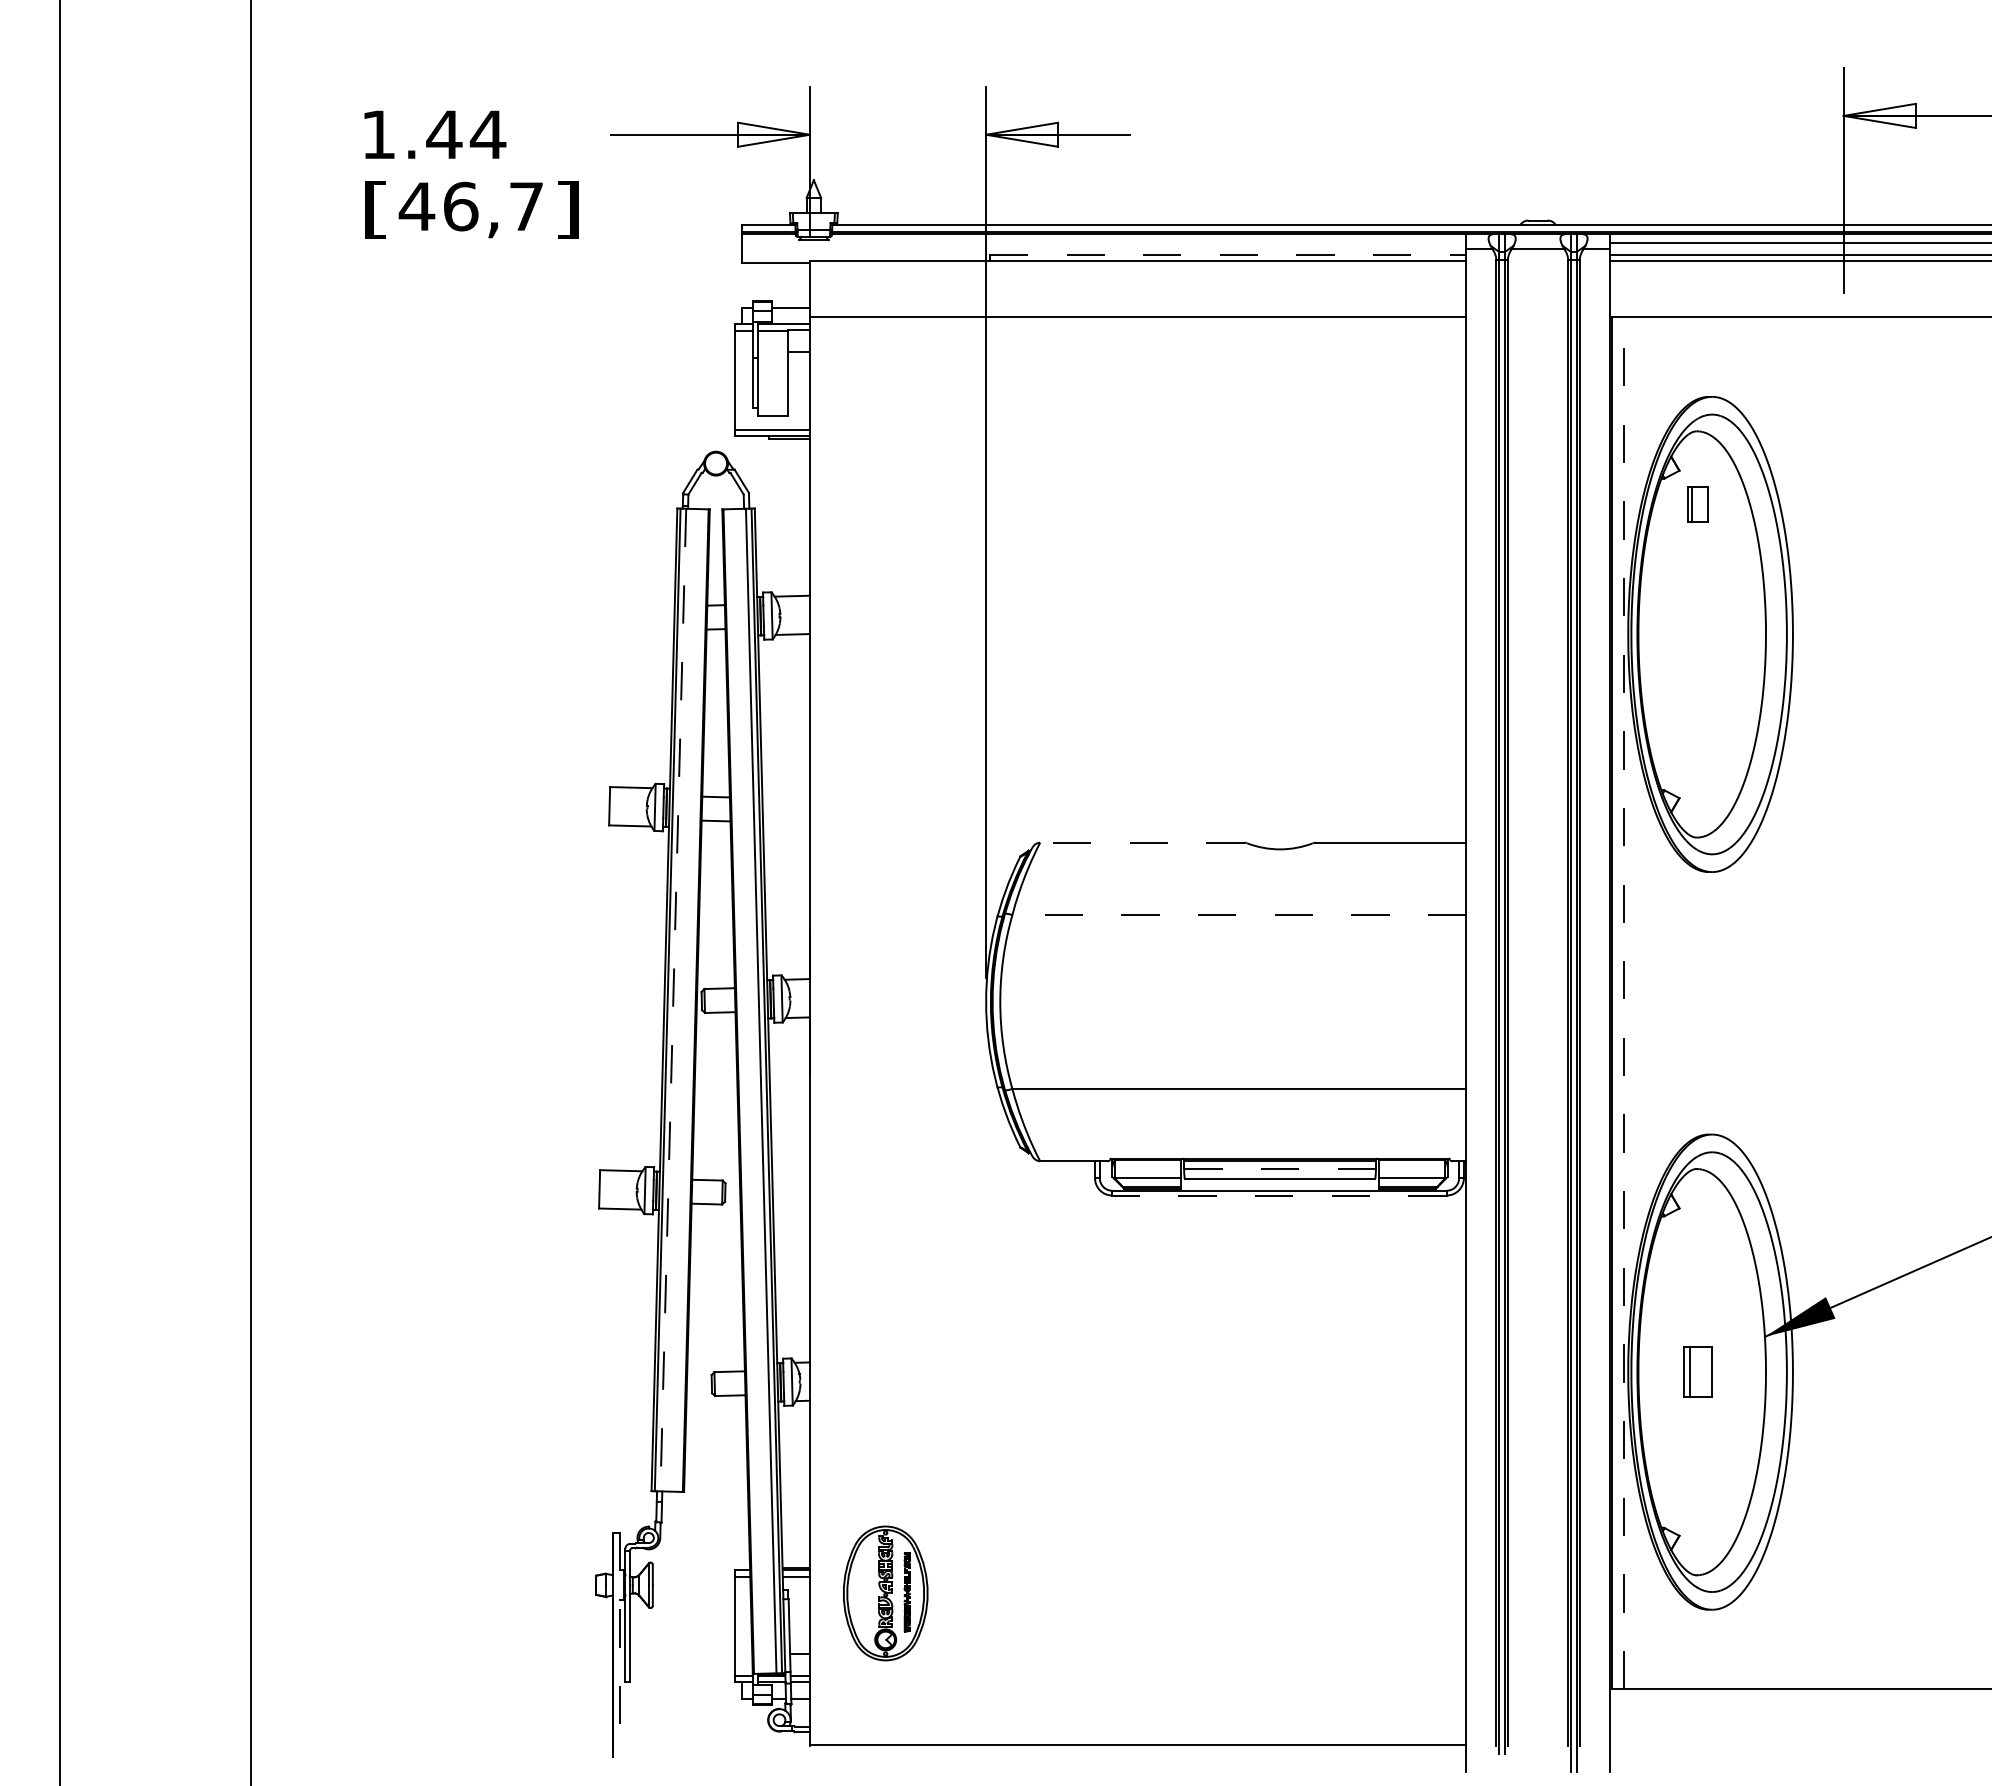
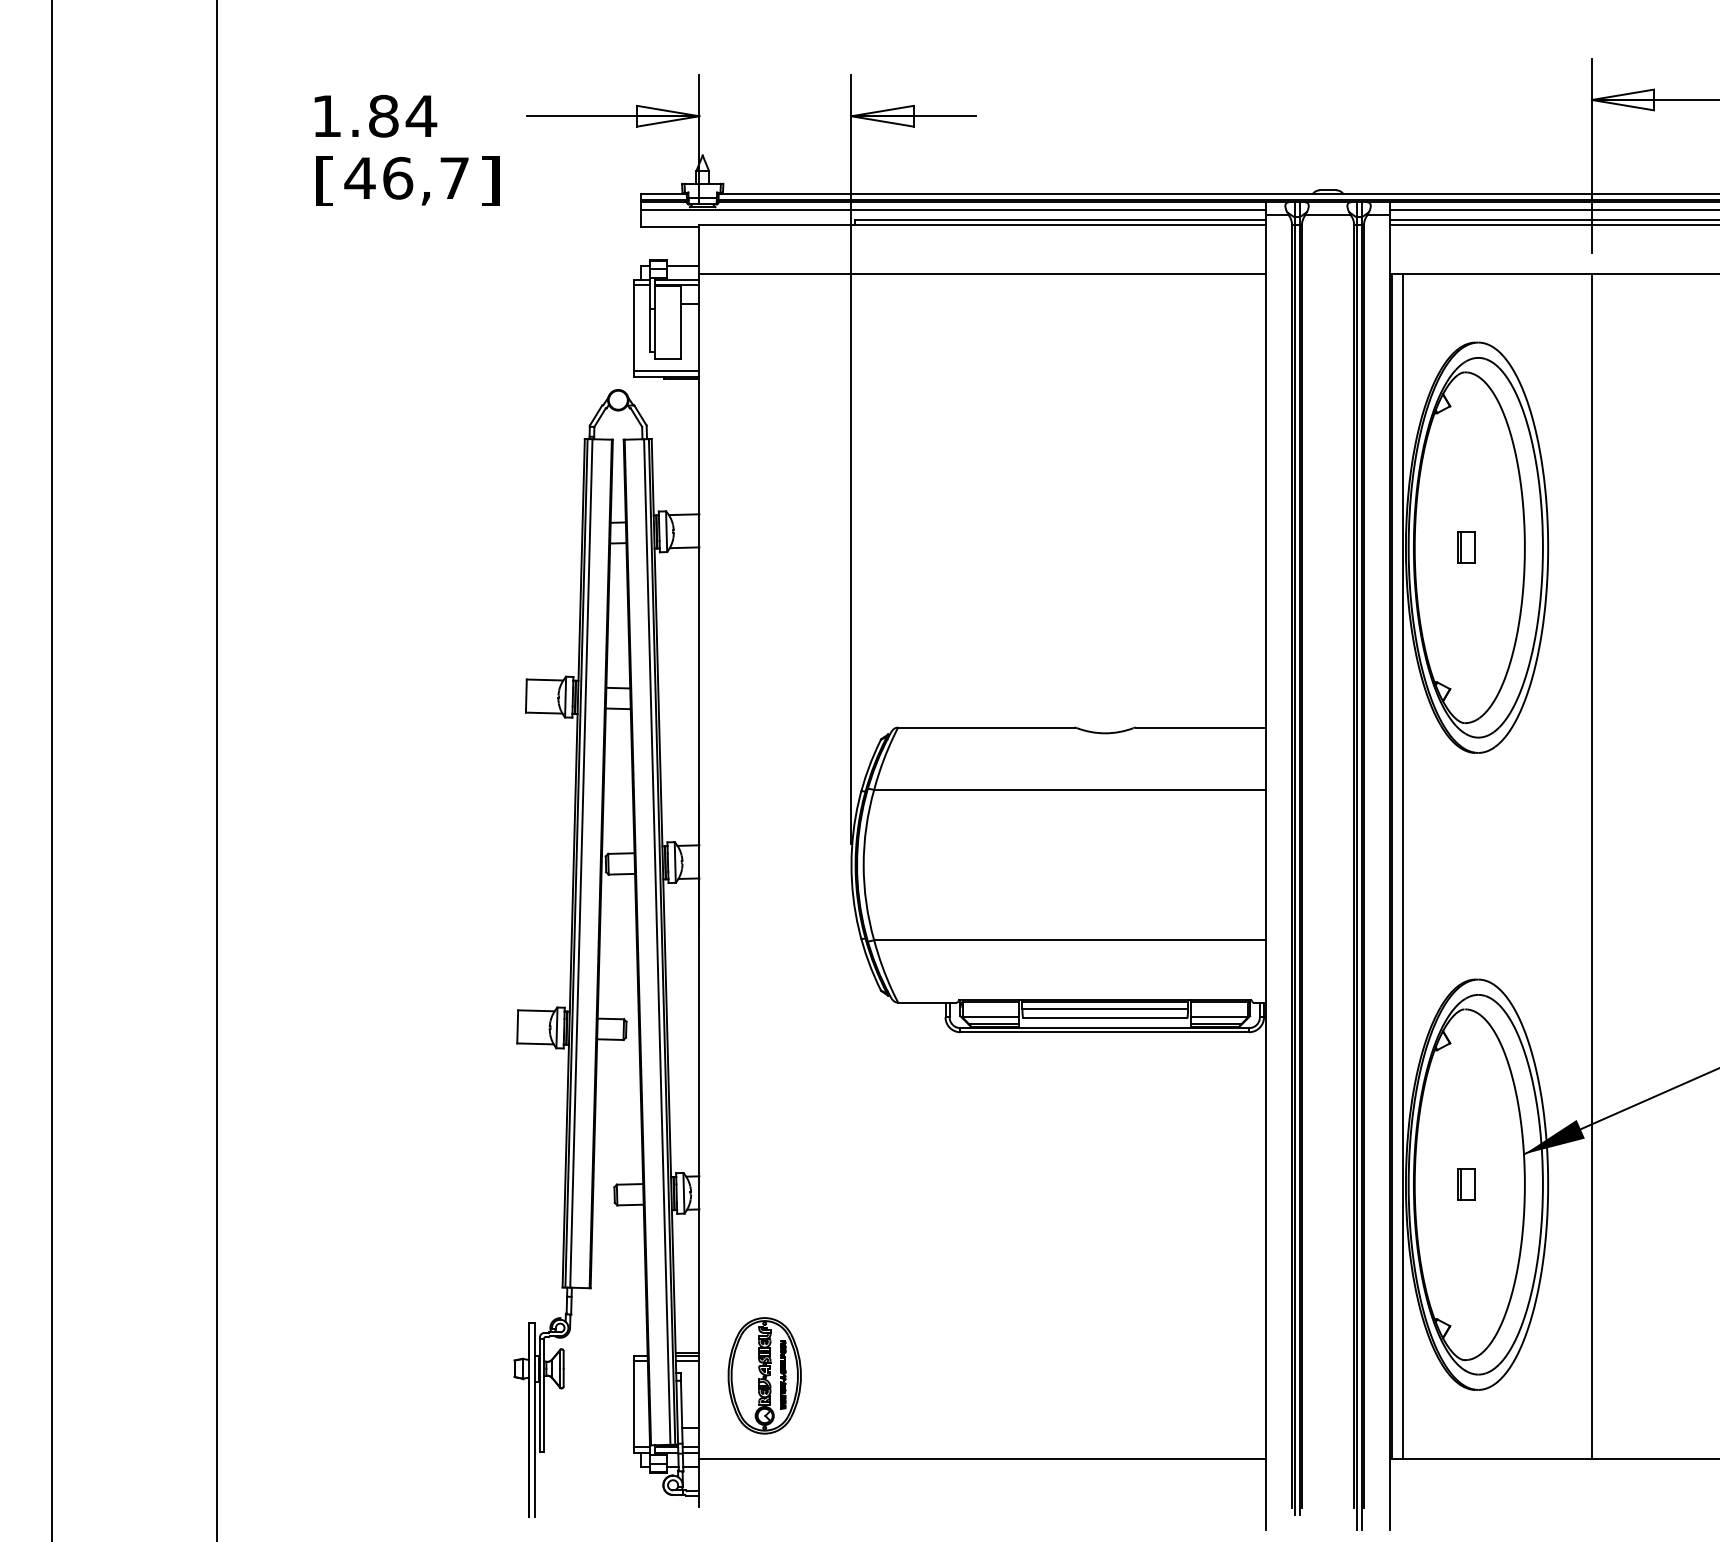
text: (444, 134) -> (383, 116), 1.44 -> 1.84
line: (1104, 243) -> (953, 210), added
line: (1228, 255) -> (1060, 220), dashed -> solid
part: (1697, 504) -> (1465, 547), moved
line: (1141, 842) -> (985, 727), dashed -> solid
line: (1239, 914) -> (1070, 789), dashed -> solid
line: (673, 1000) -> (581, 863), dashed -> solid
line: (1624, 1003) -> (1402, 866), dashed -> solid
line: (1843, 1003) -> (1591, 866), added
line: (1280, 1168) -> (1105, 1008), dashed -> solid
line: (1278, 1195) -> (1103, 1032), dashed -> solid
part: (1697, 1371) -> (1465, 1184), size x0.71
line: (620, 1645) -> (535, 1420), dashed -> solid
line: (1138, 1745) -> (983, 1458), moved

